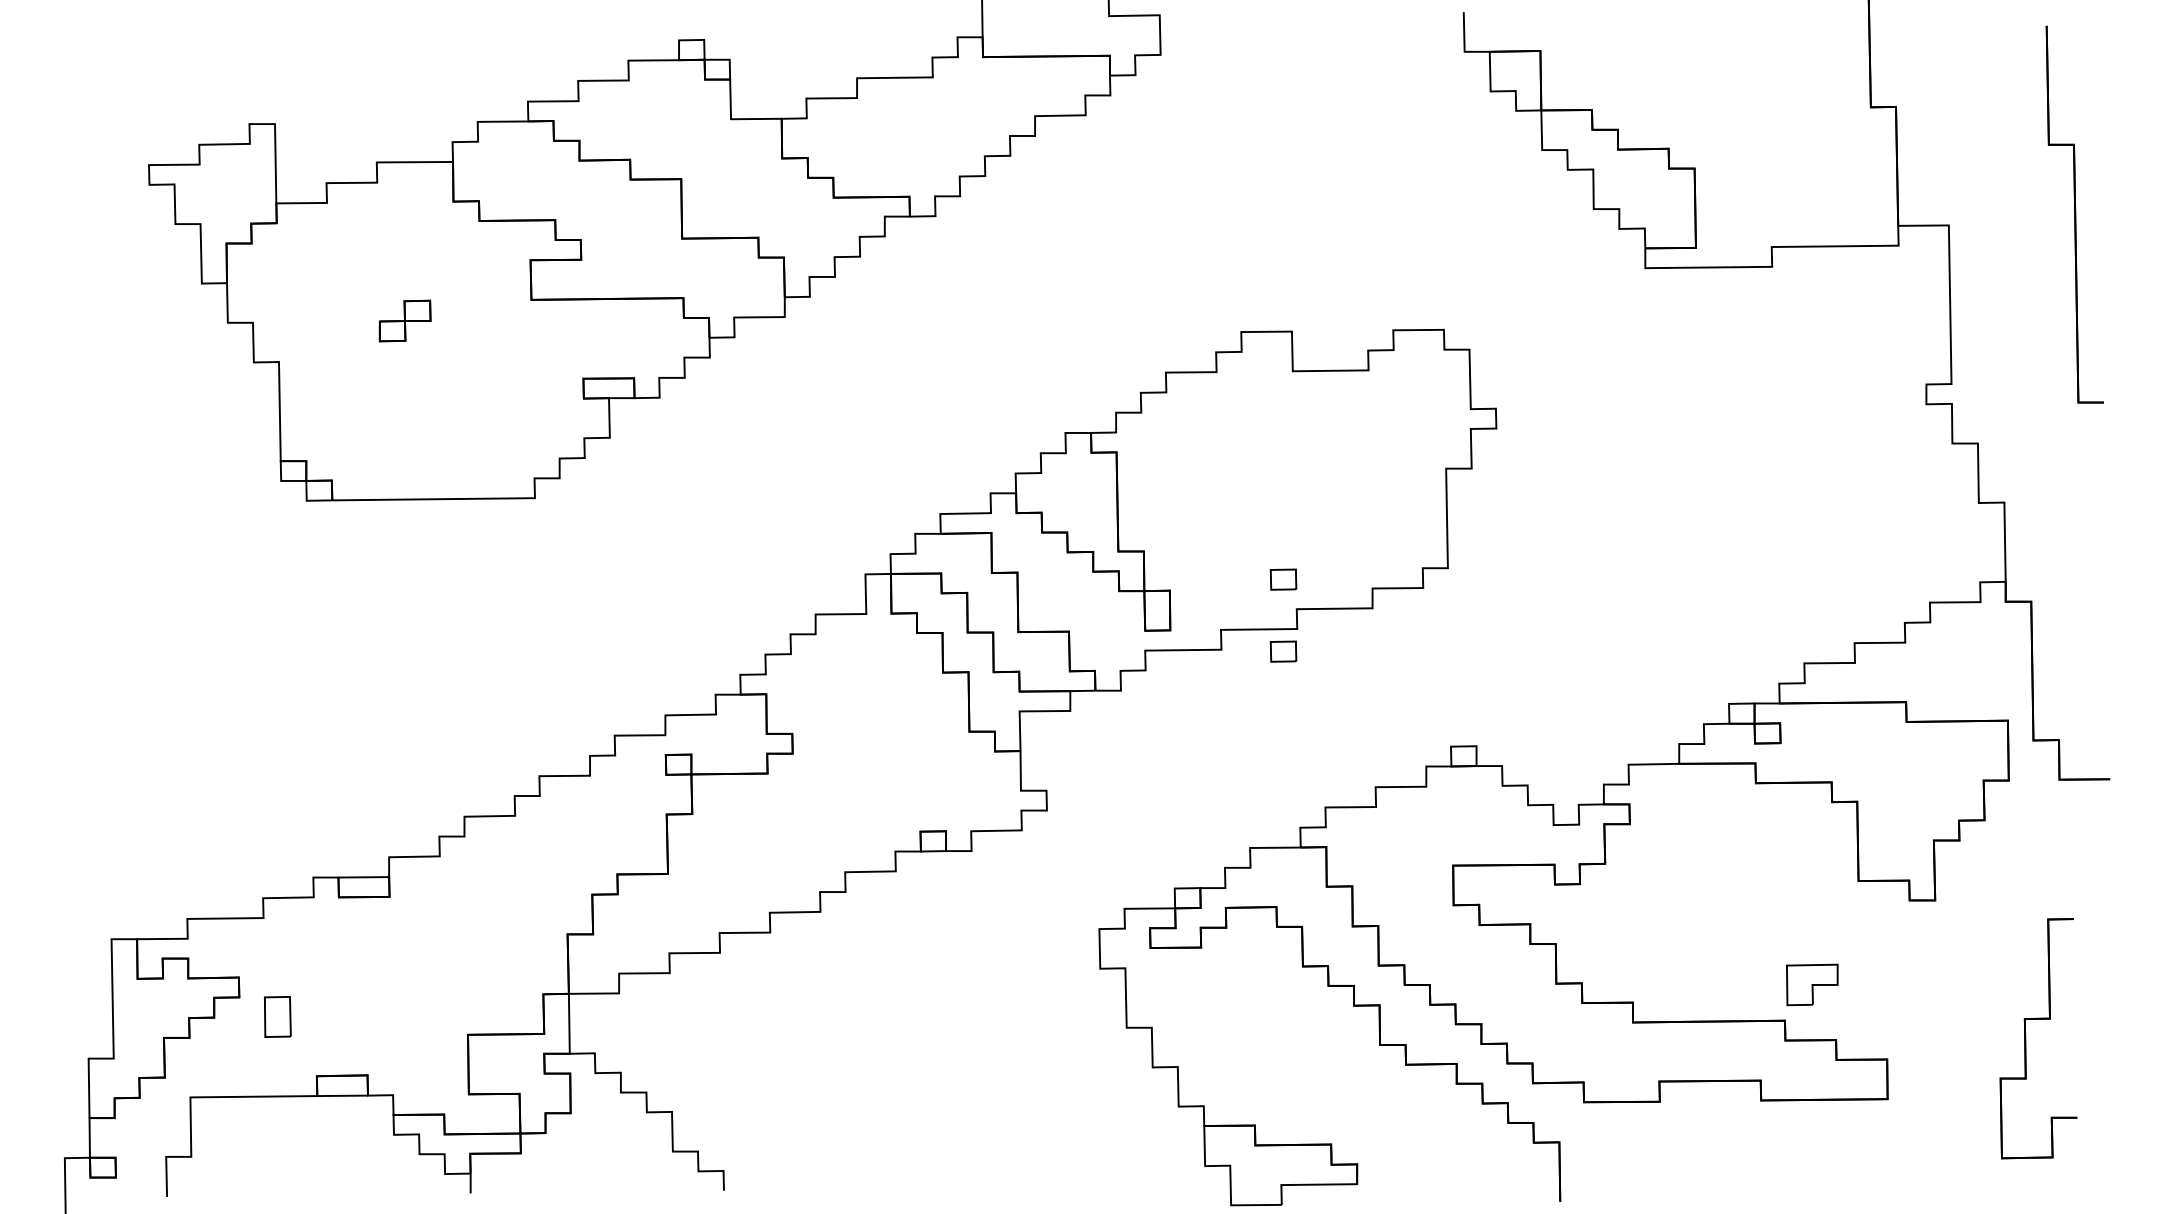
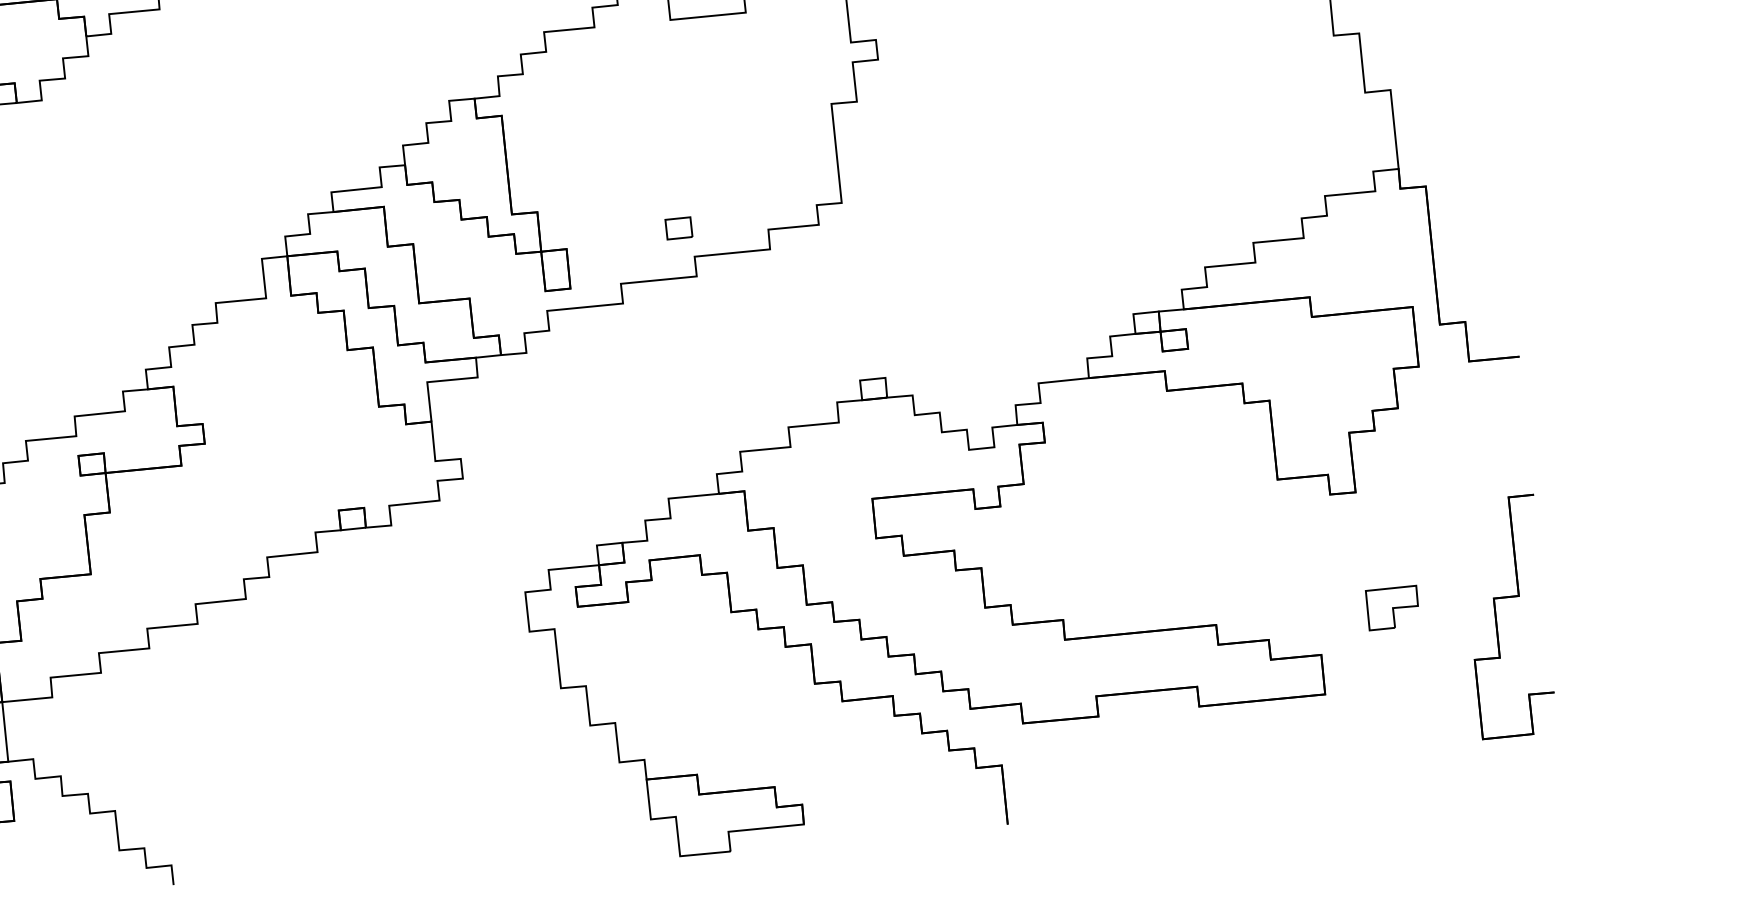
part: (1283, 651) -> (685, 299), removed
part: (1812, 984) -> (1392, 607), moved
part: (2026, 1038) -> (1497, 617), moved

